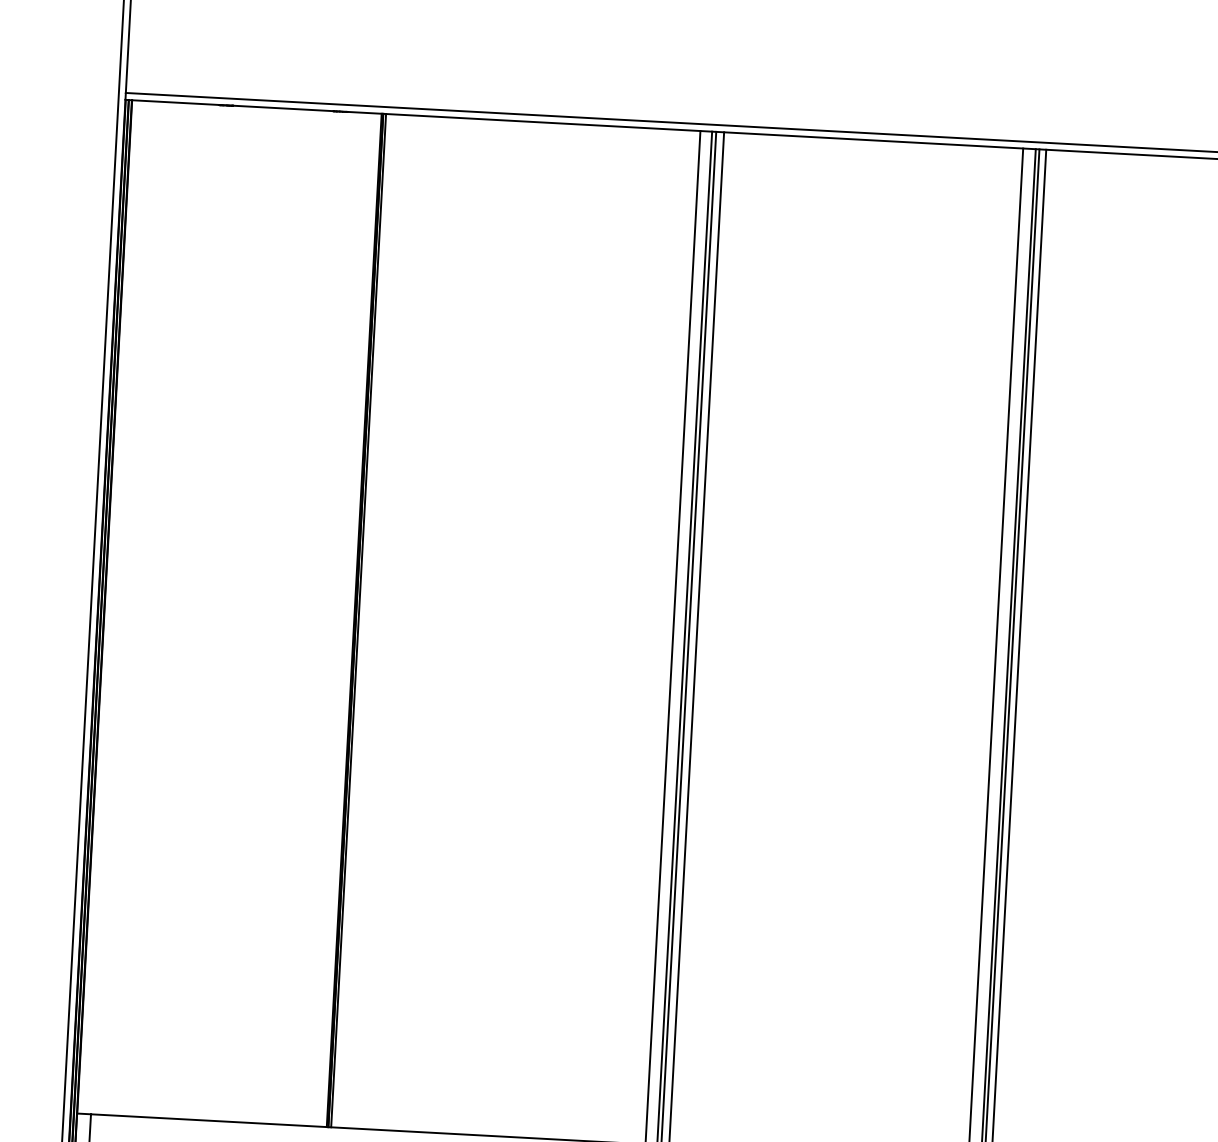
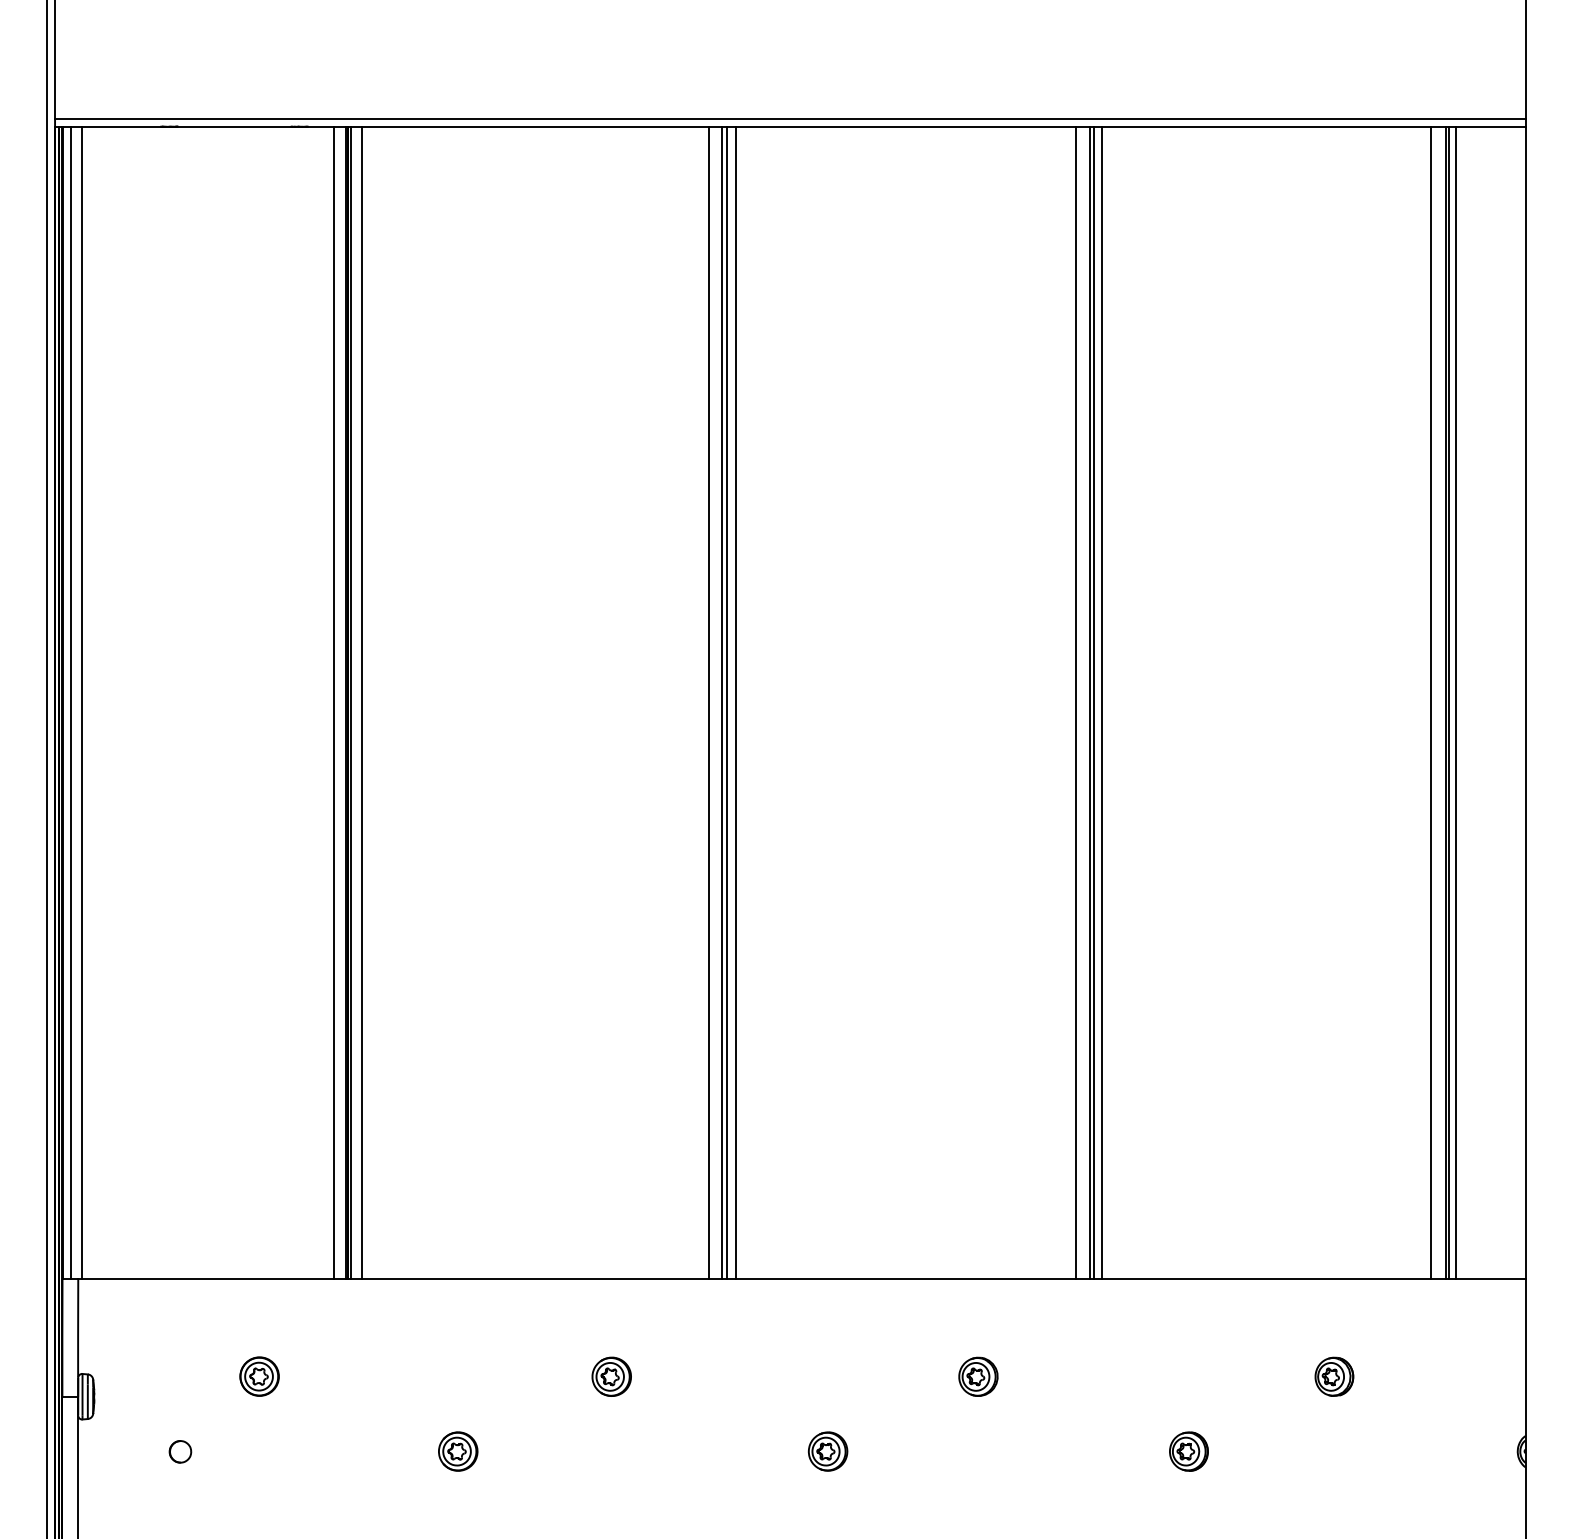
line: (111, 607) -> (70, 702), added
line: (122, 607) -> (82, 702), added
line: (343, 619) -> (334, 702), added
line: (367, 621) -> (361, 702), added

